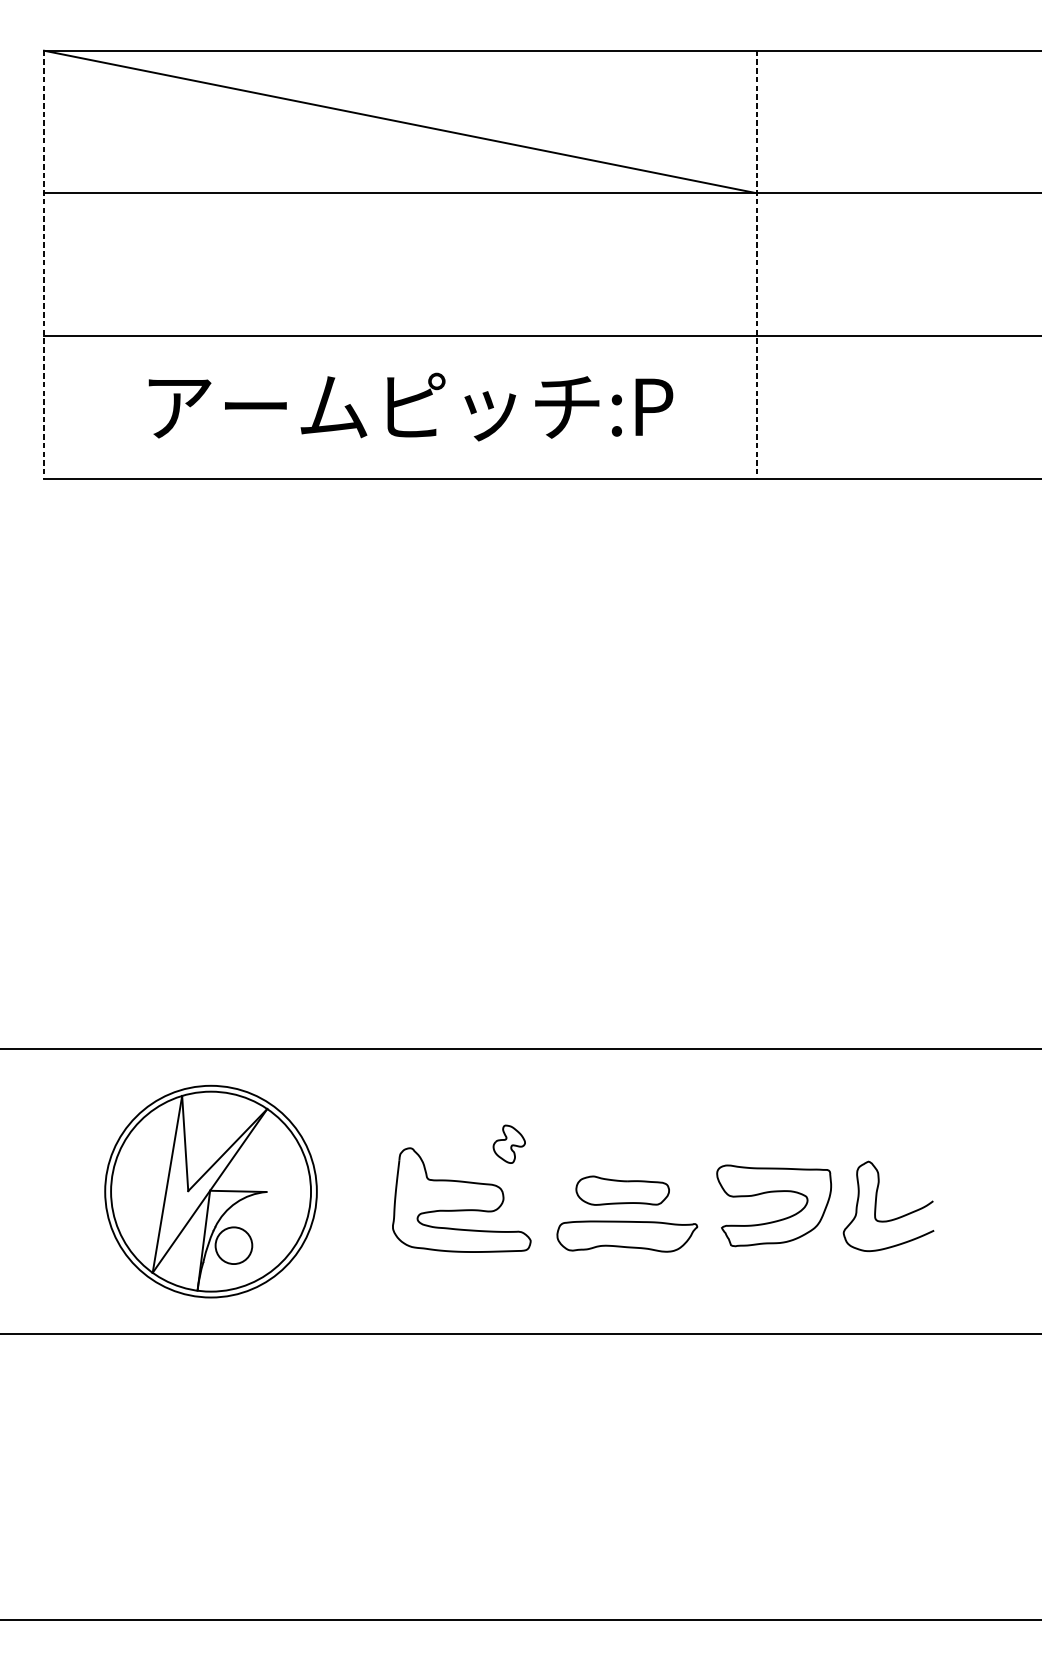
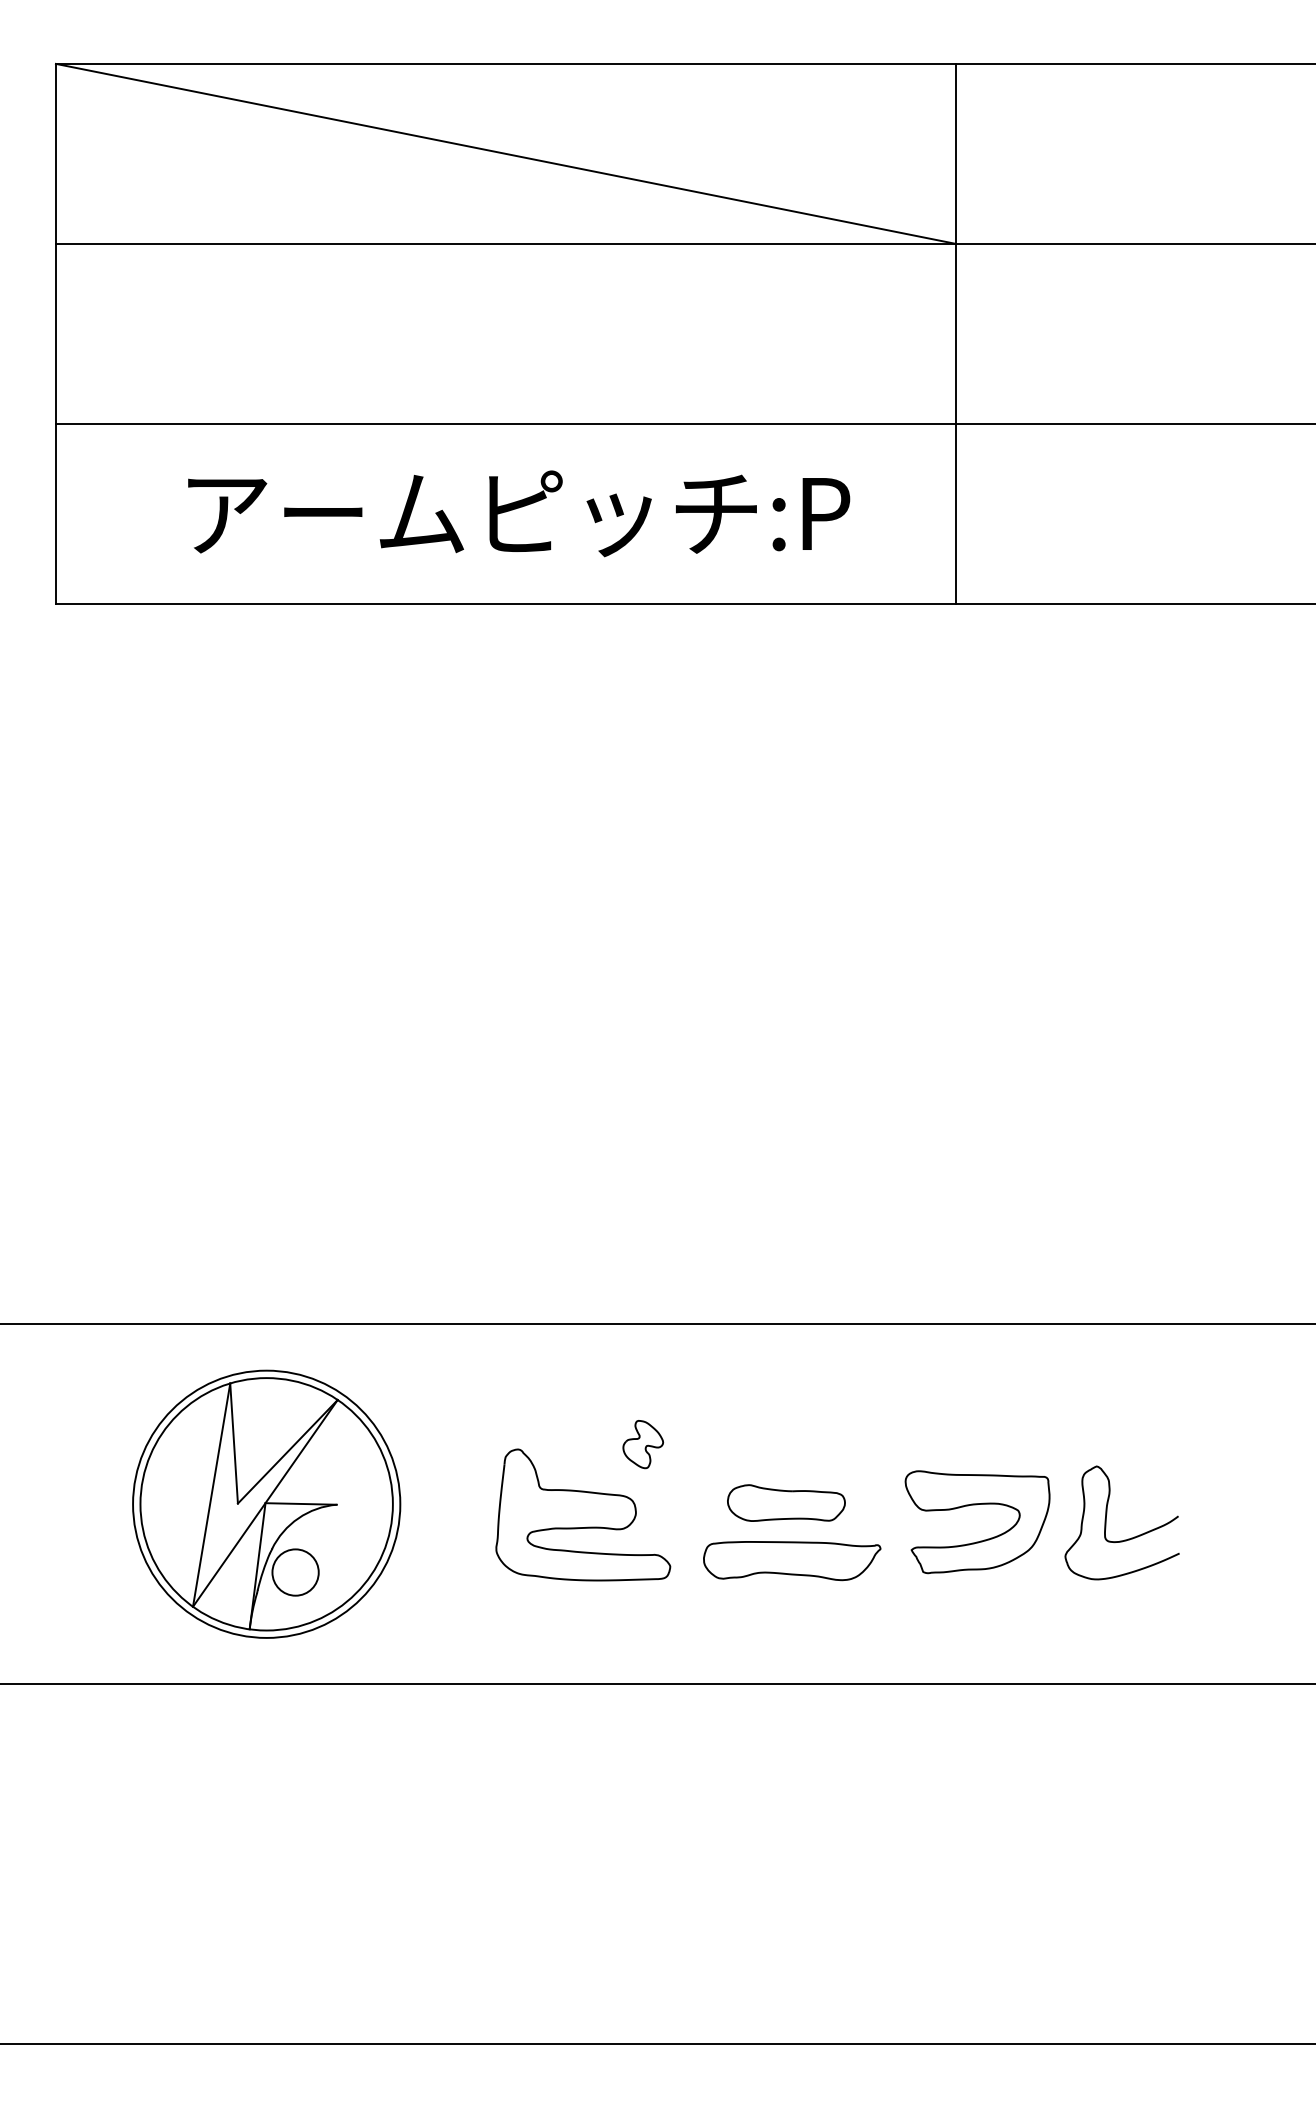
line: (43, 265) -> (55, 334), dashed -> solid
line: (757, 265) -> (956, 334), dashed -> solid

